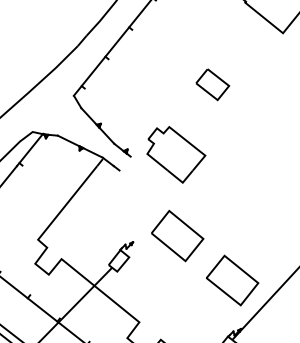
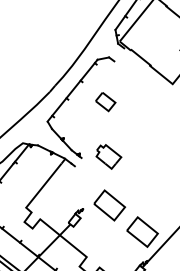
part: (212, 85) -> (105, 102), moved
part: (175, 154) -> (108, 156), size x0.71

